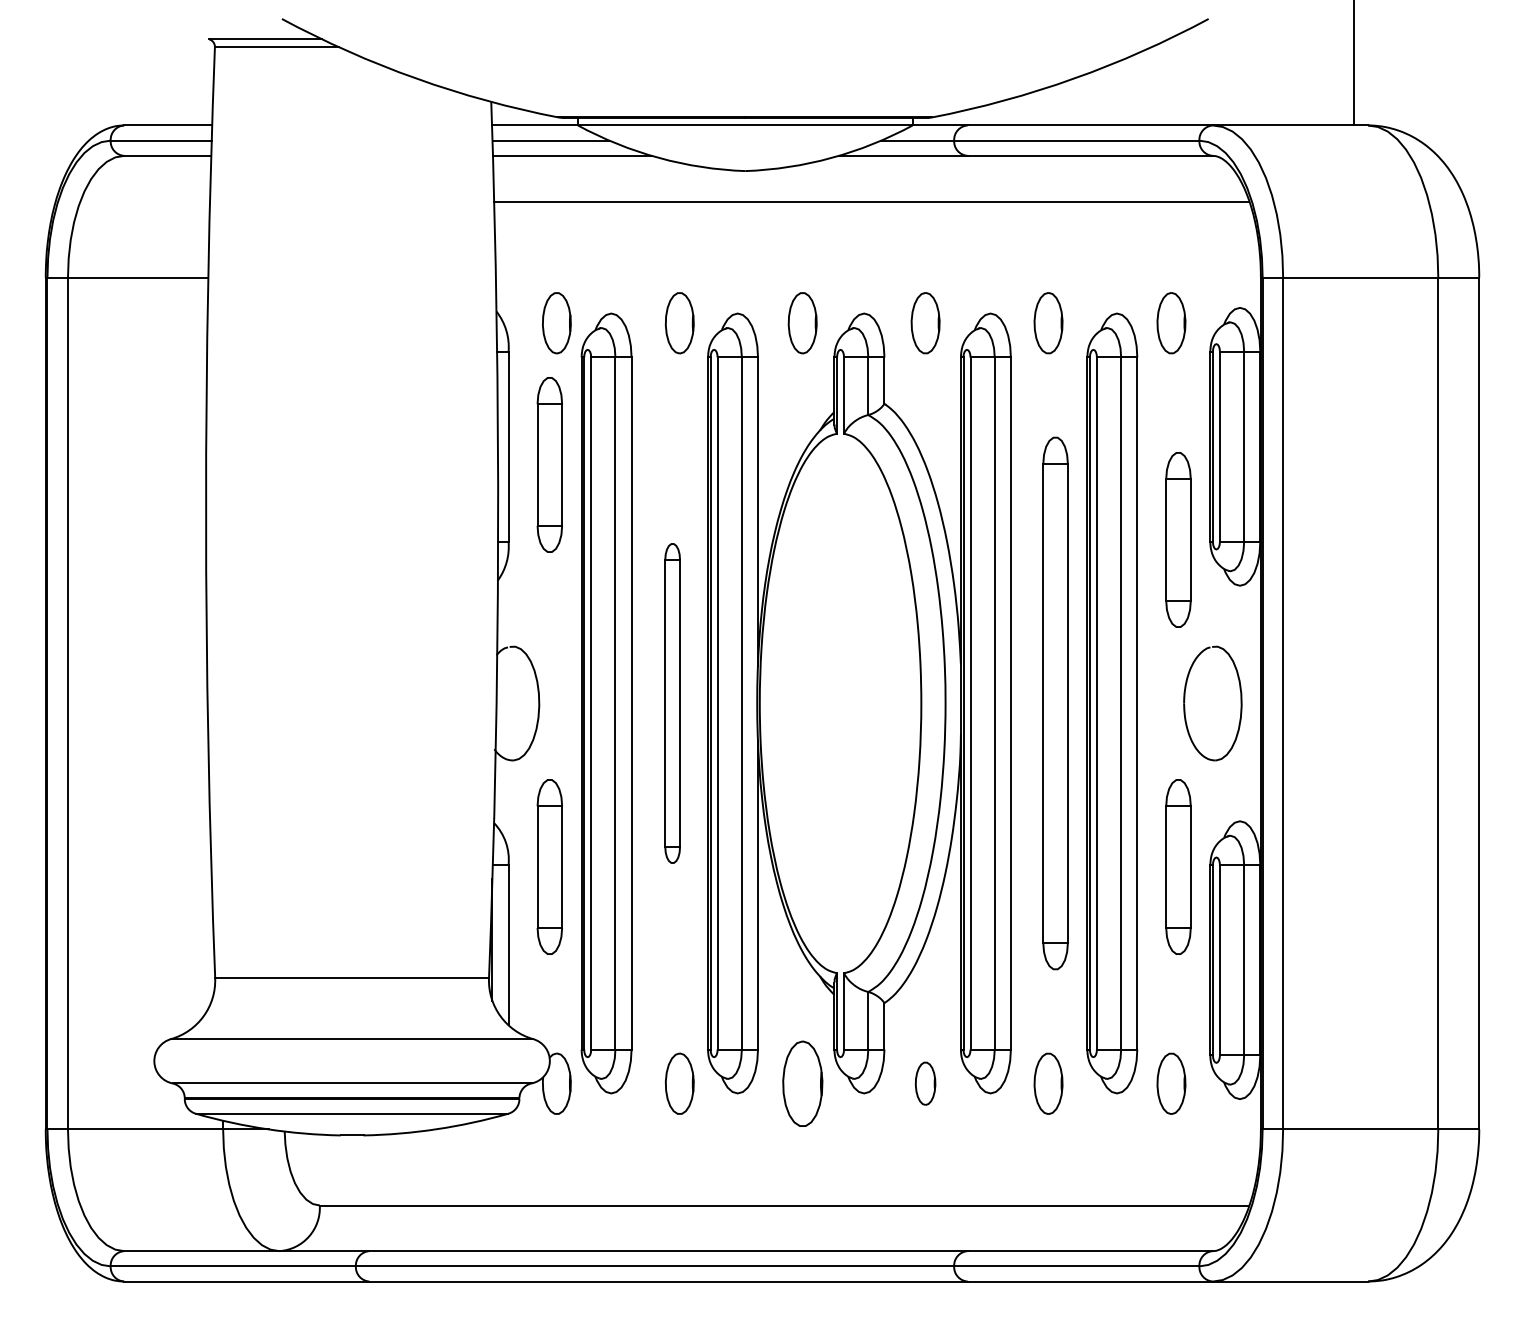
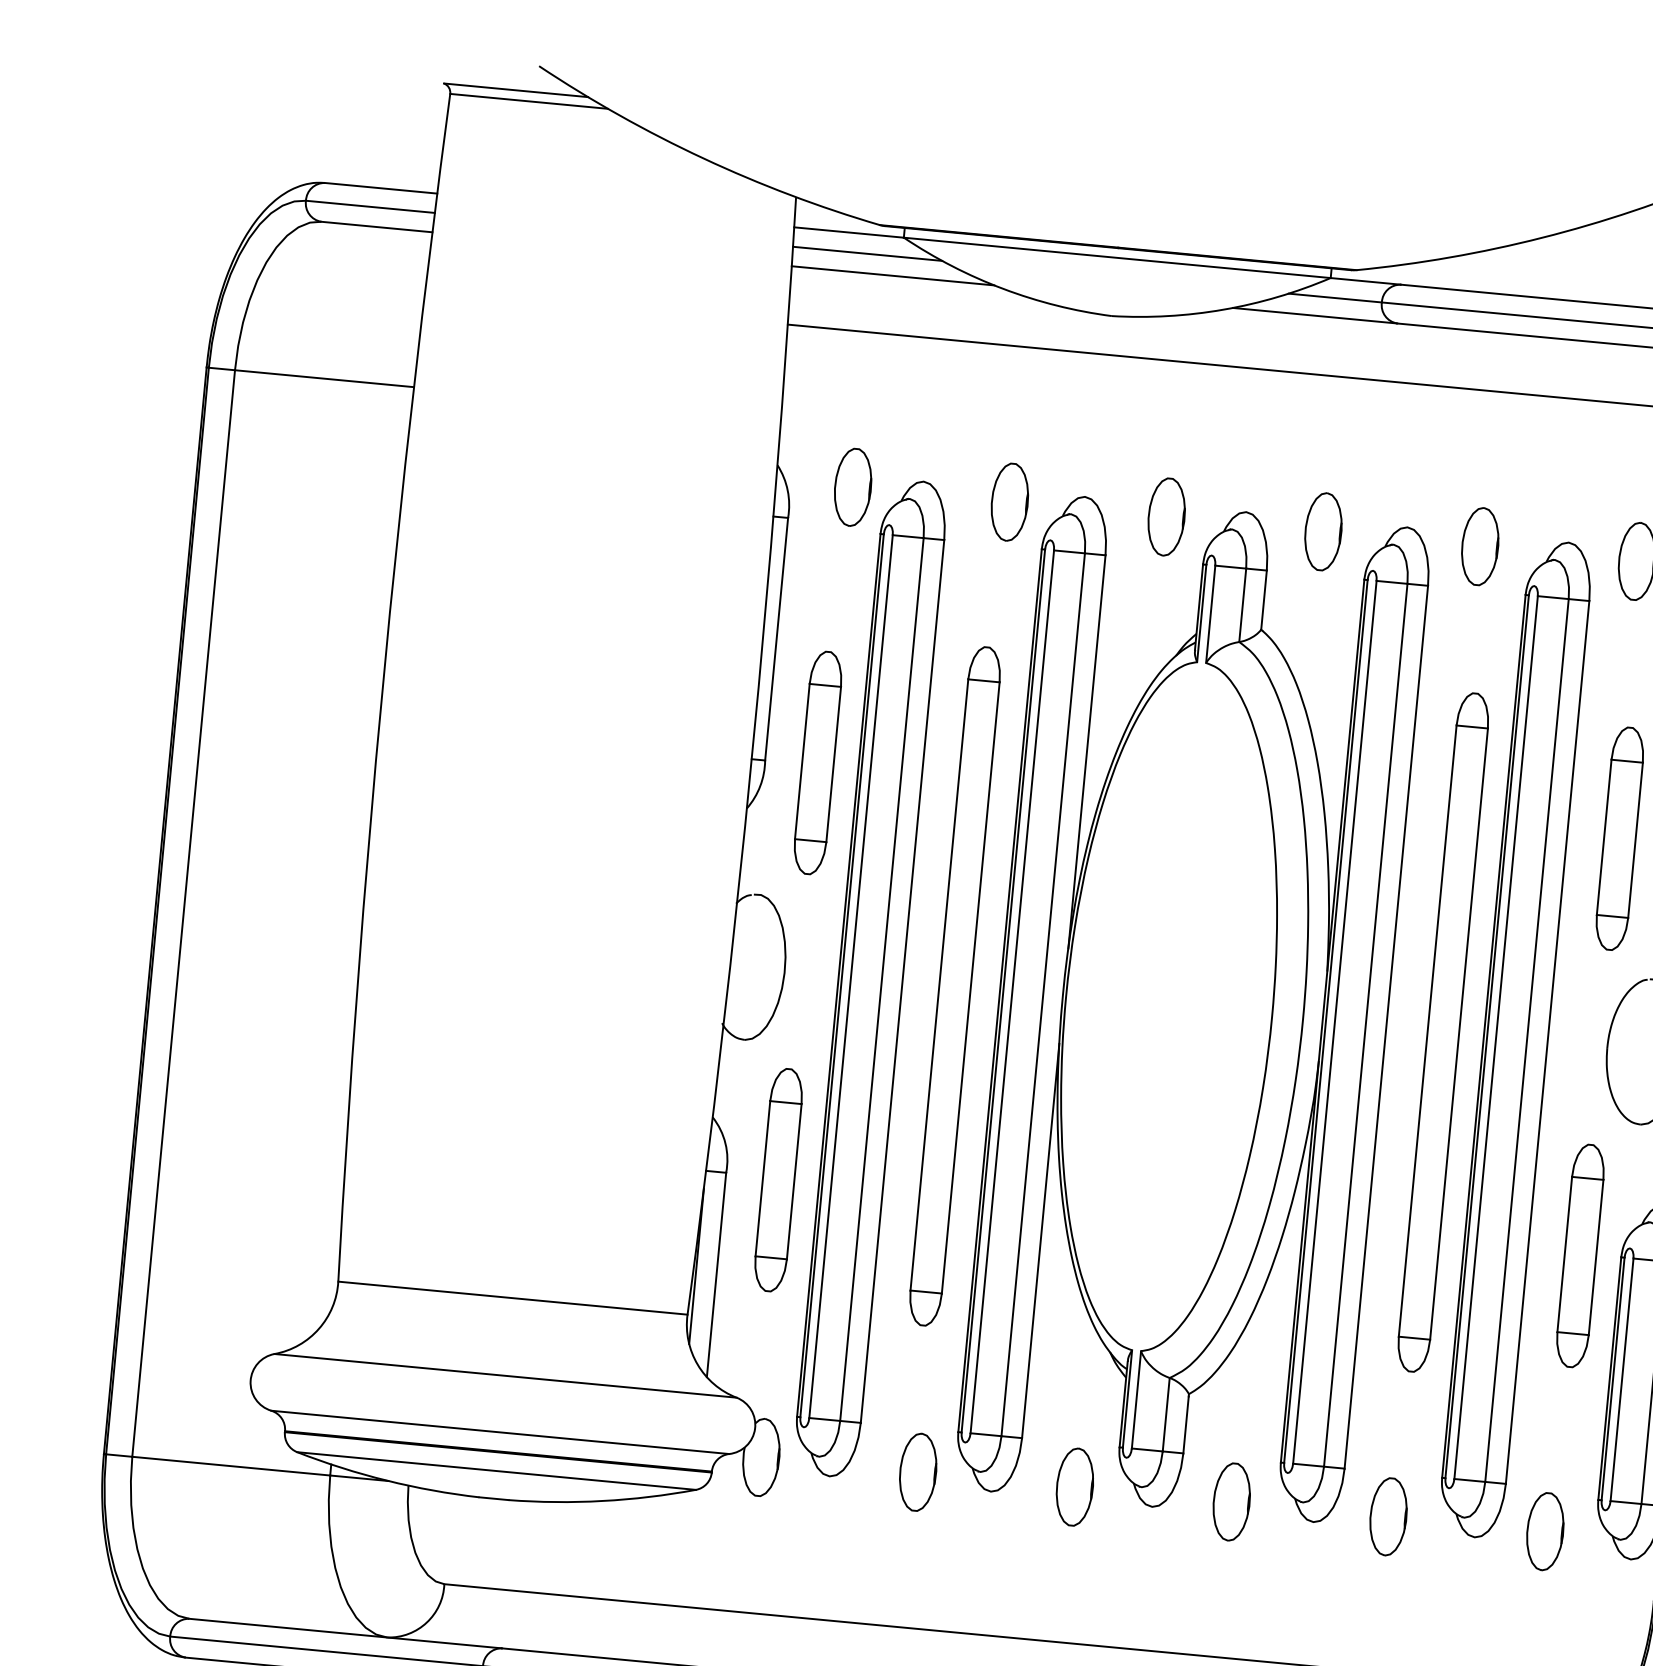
part: (549, 464) -> (817, 762), moved
part: (672, 703) -> (954, 986), size x1.67
part: (802, 1083) -> (1074, 1486), size x0.71
part: (925, 1083) -> (1231, 1501), size x1.43

